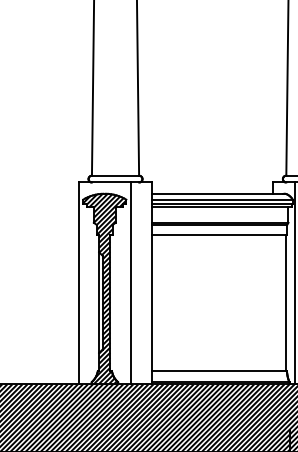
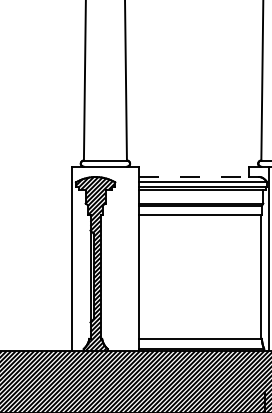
line: (212, 193) -> (193, 176), solid -> dashed
line: (130, 283) -> (119, 258), removed

